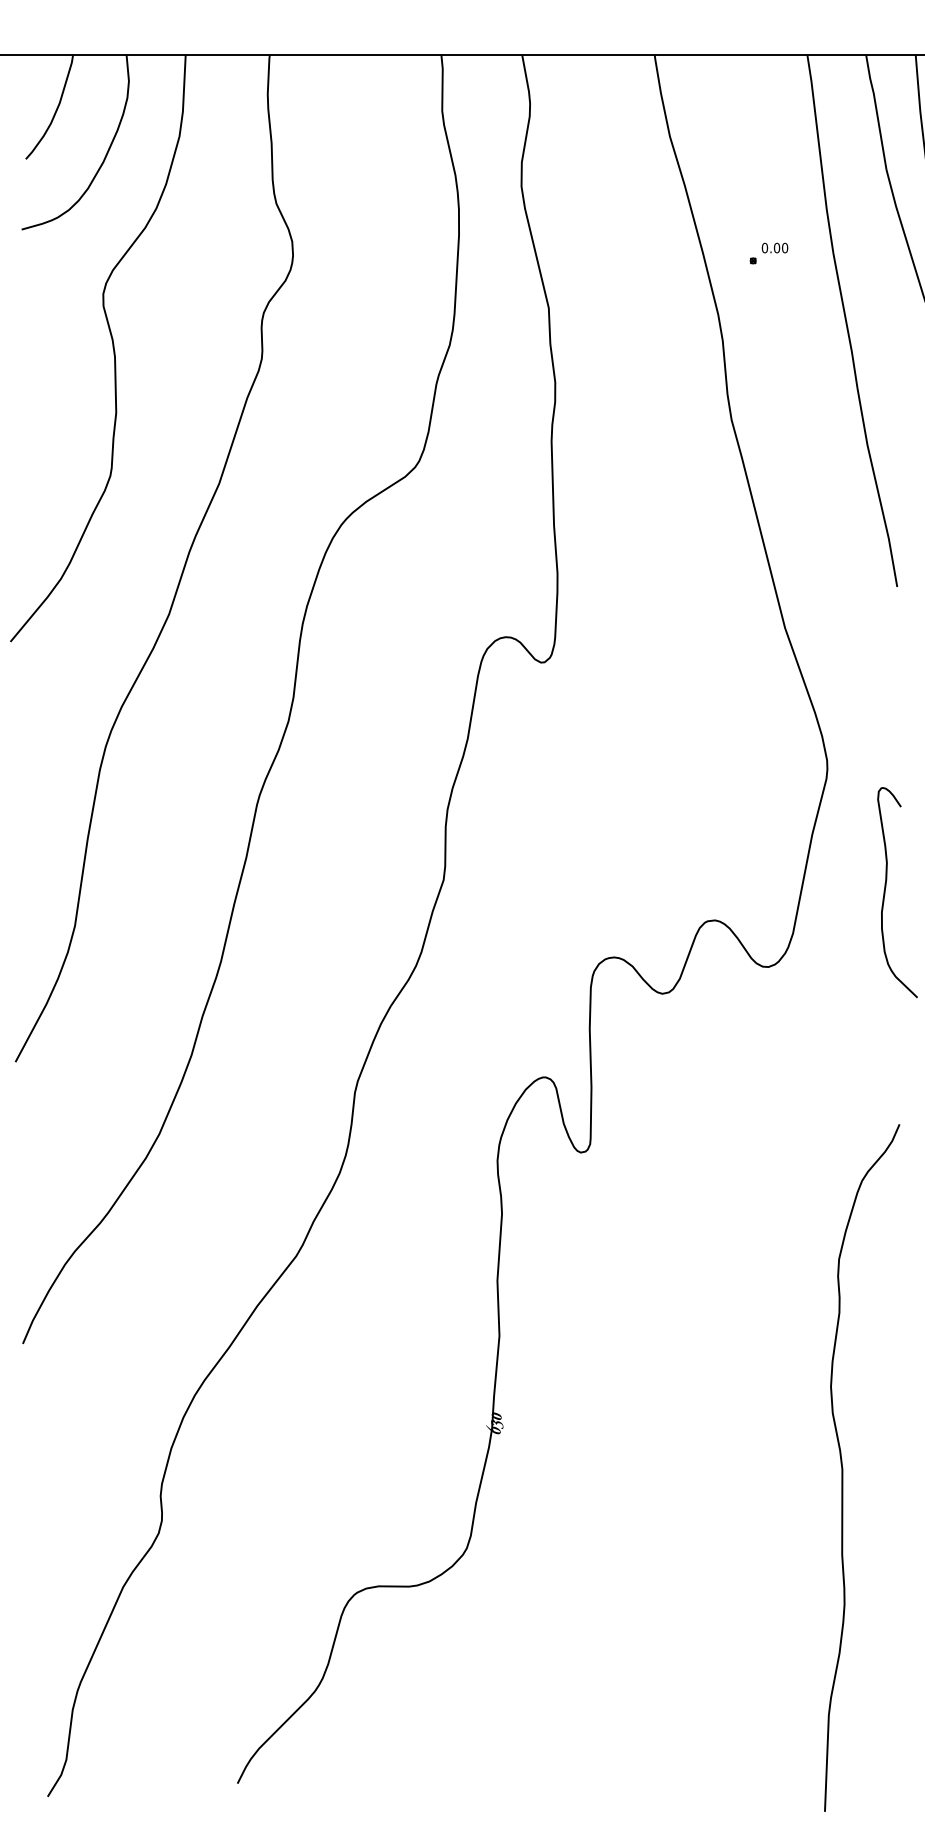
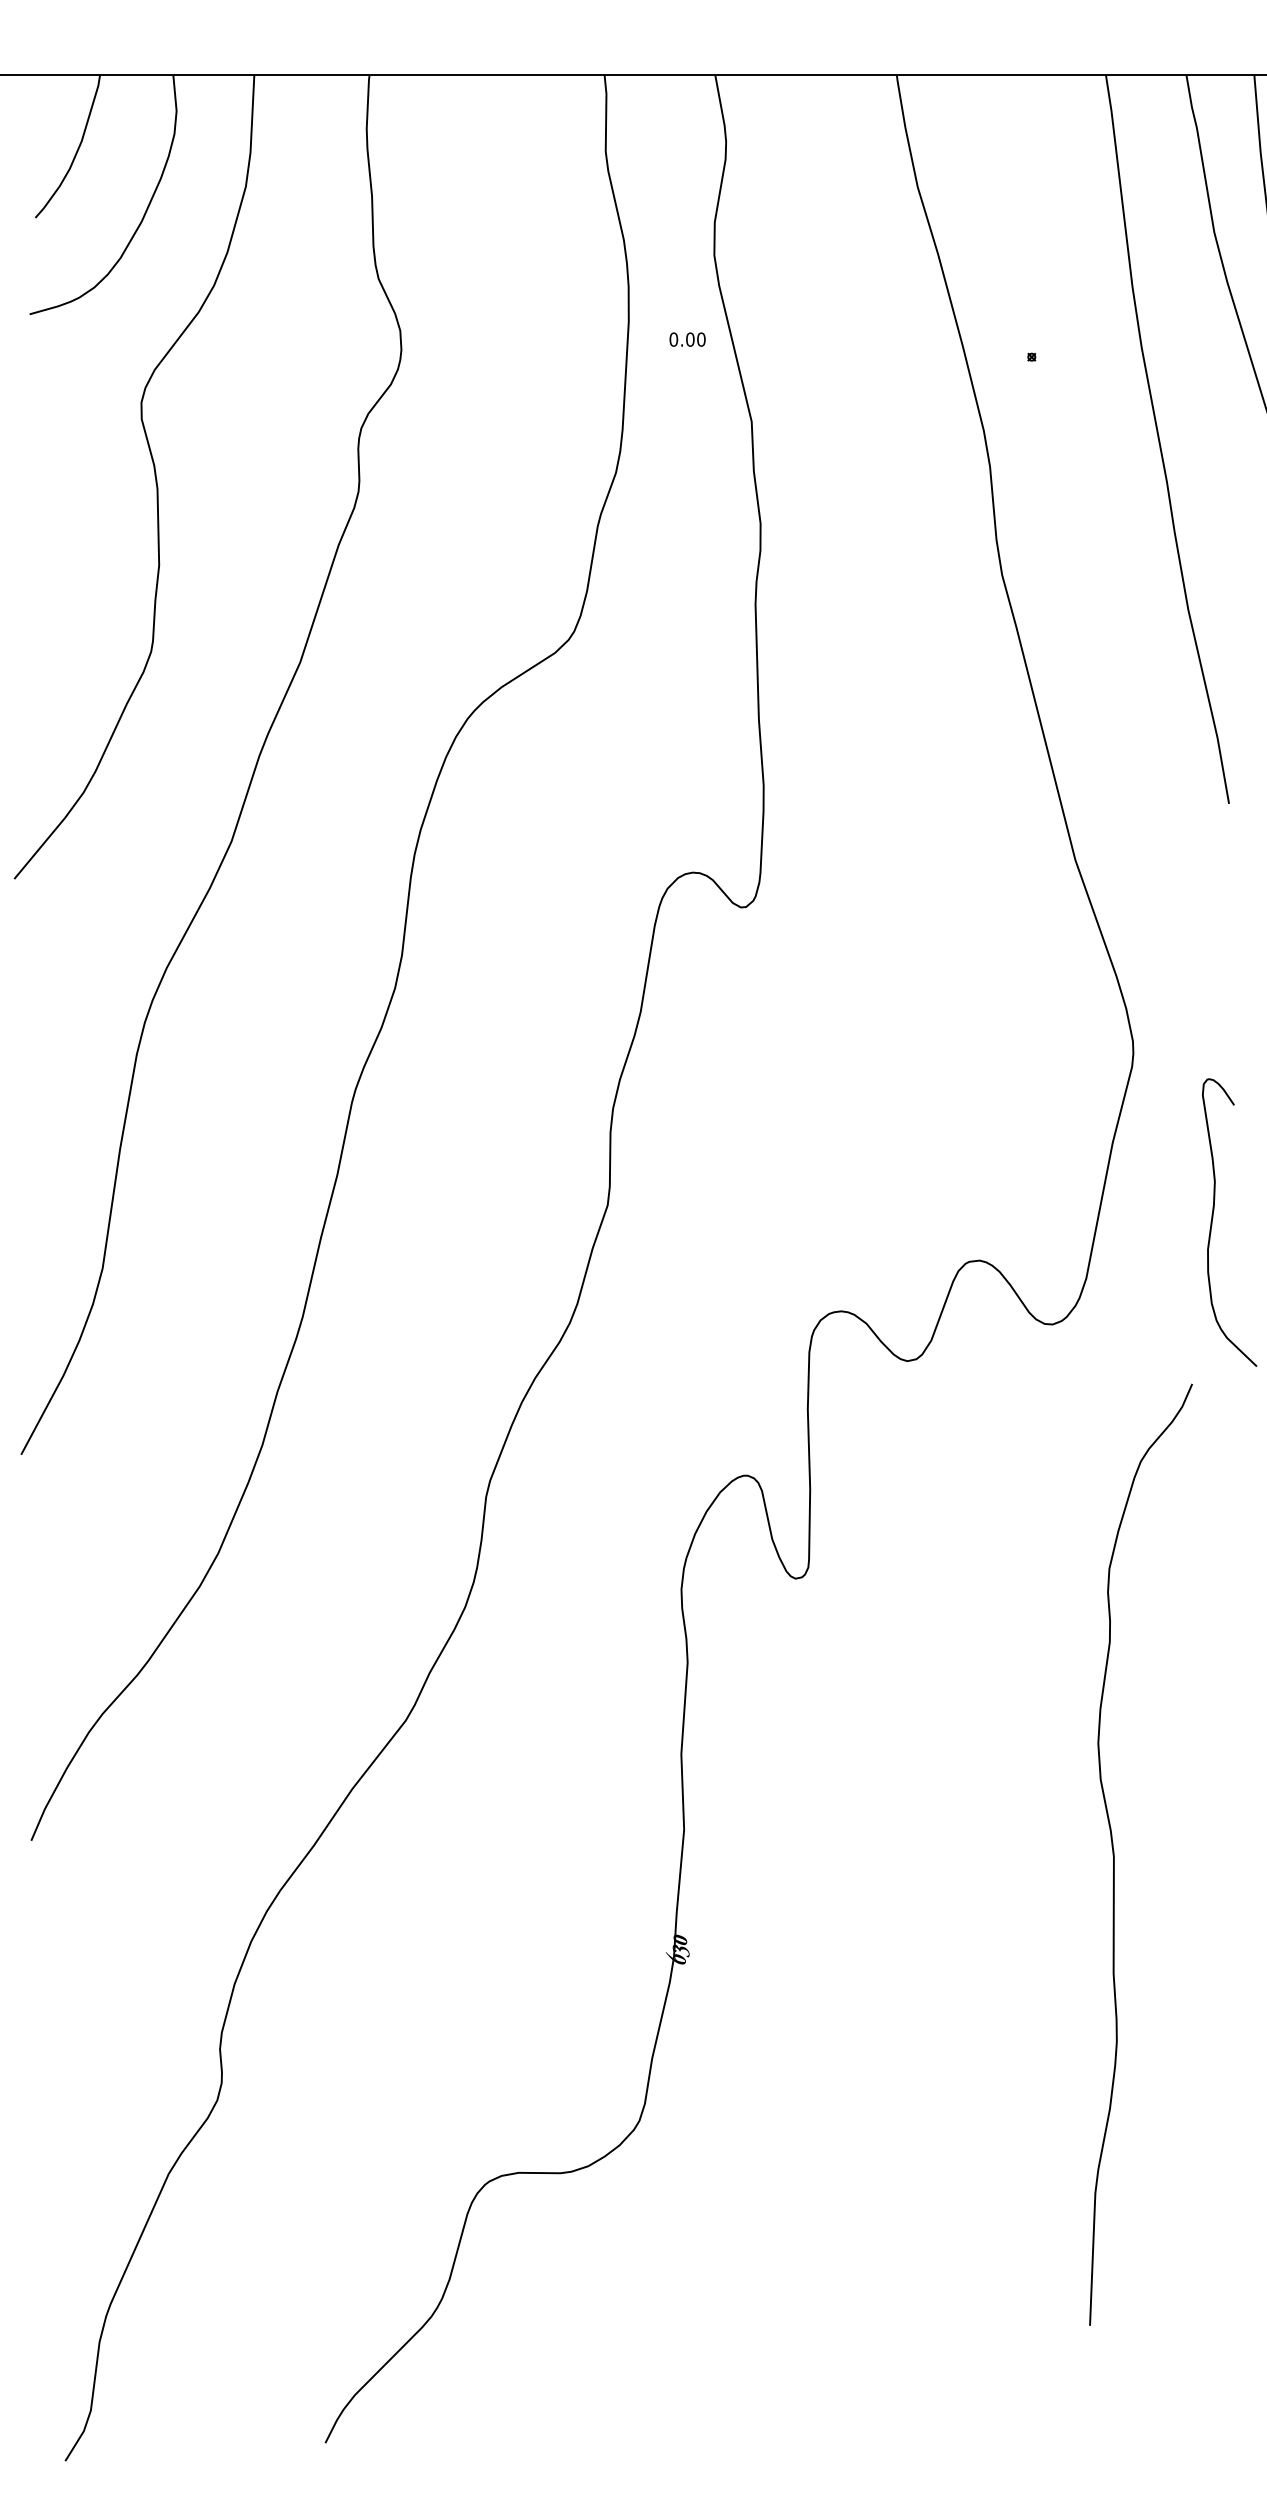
text: (774, 247) -> (687, 339), moved
curve: (842, 1467) -> (1114, 1854), moved

